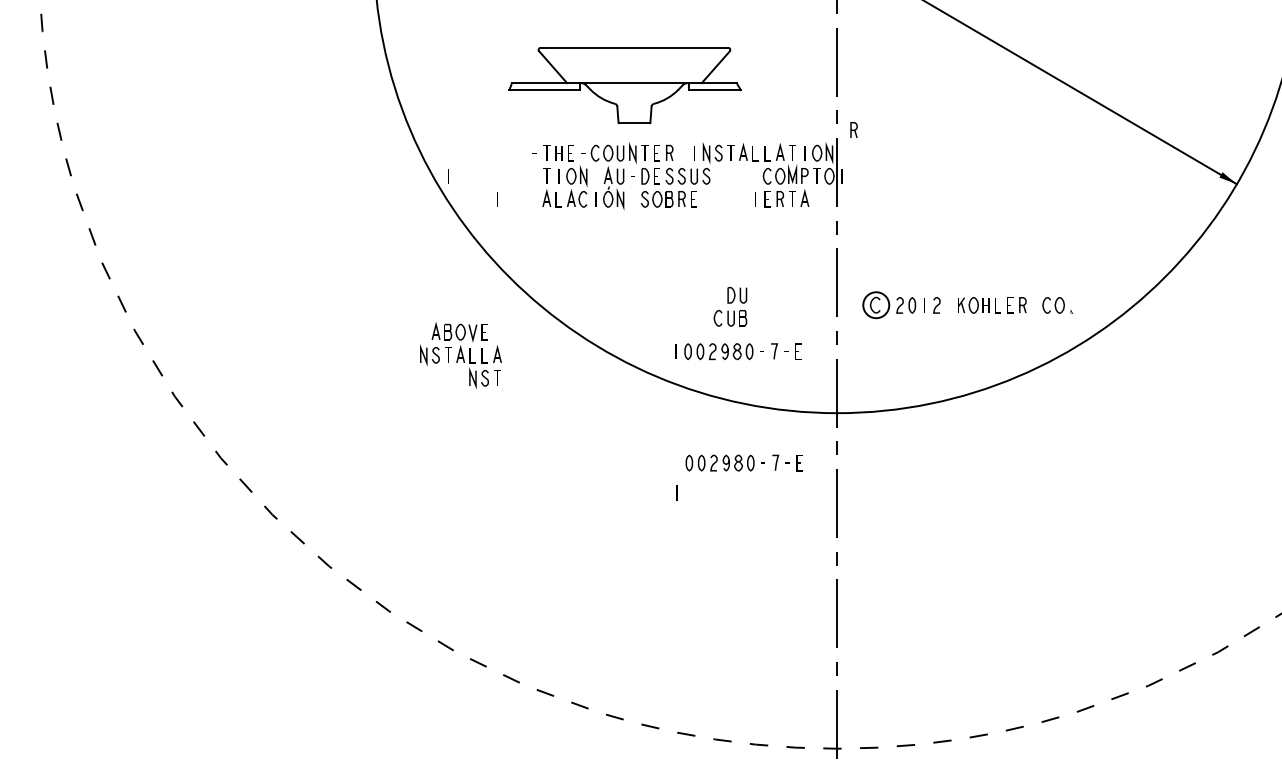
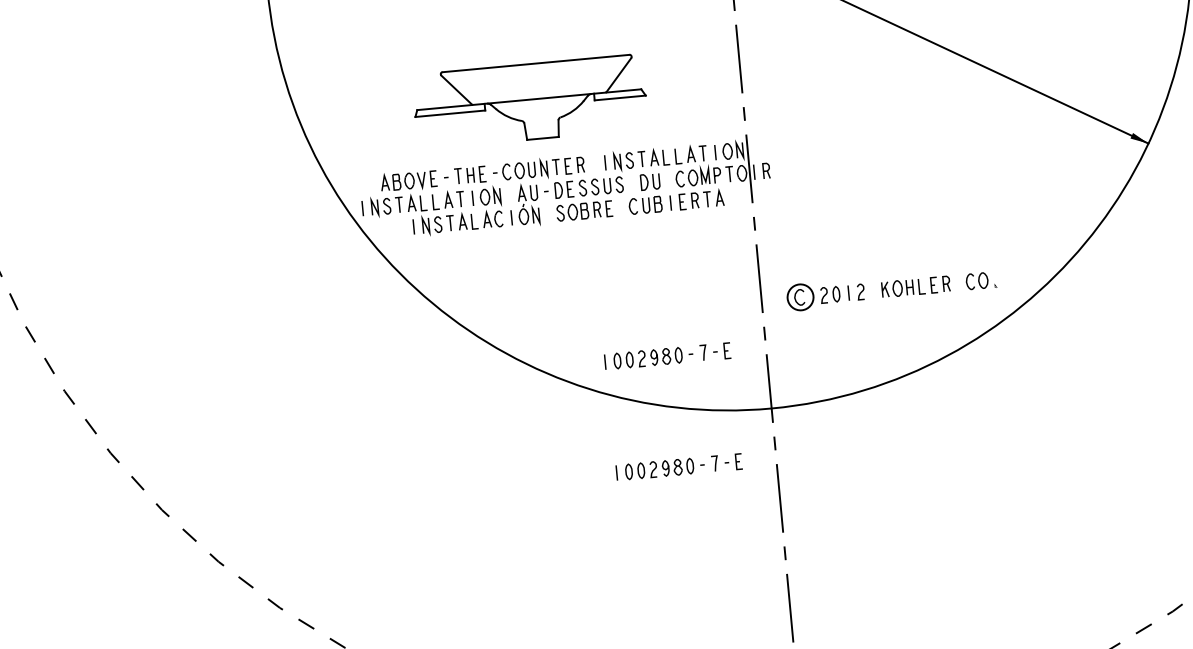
part: (853, 129) -> (765, 170), moved
part: (730, 306) -> (644, 193), moved
part: (460, 355) -> (411, 204), moved
line: (676, 492) -> (616, 472), moved

